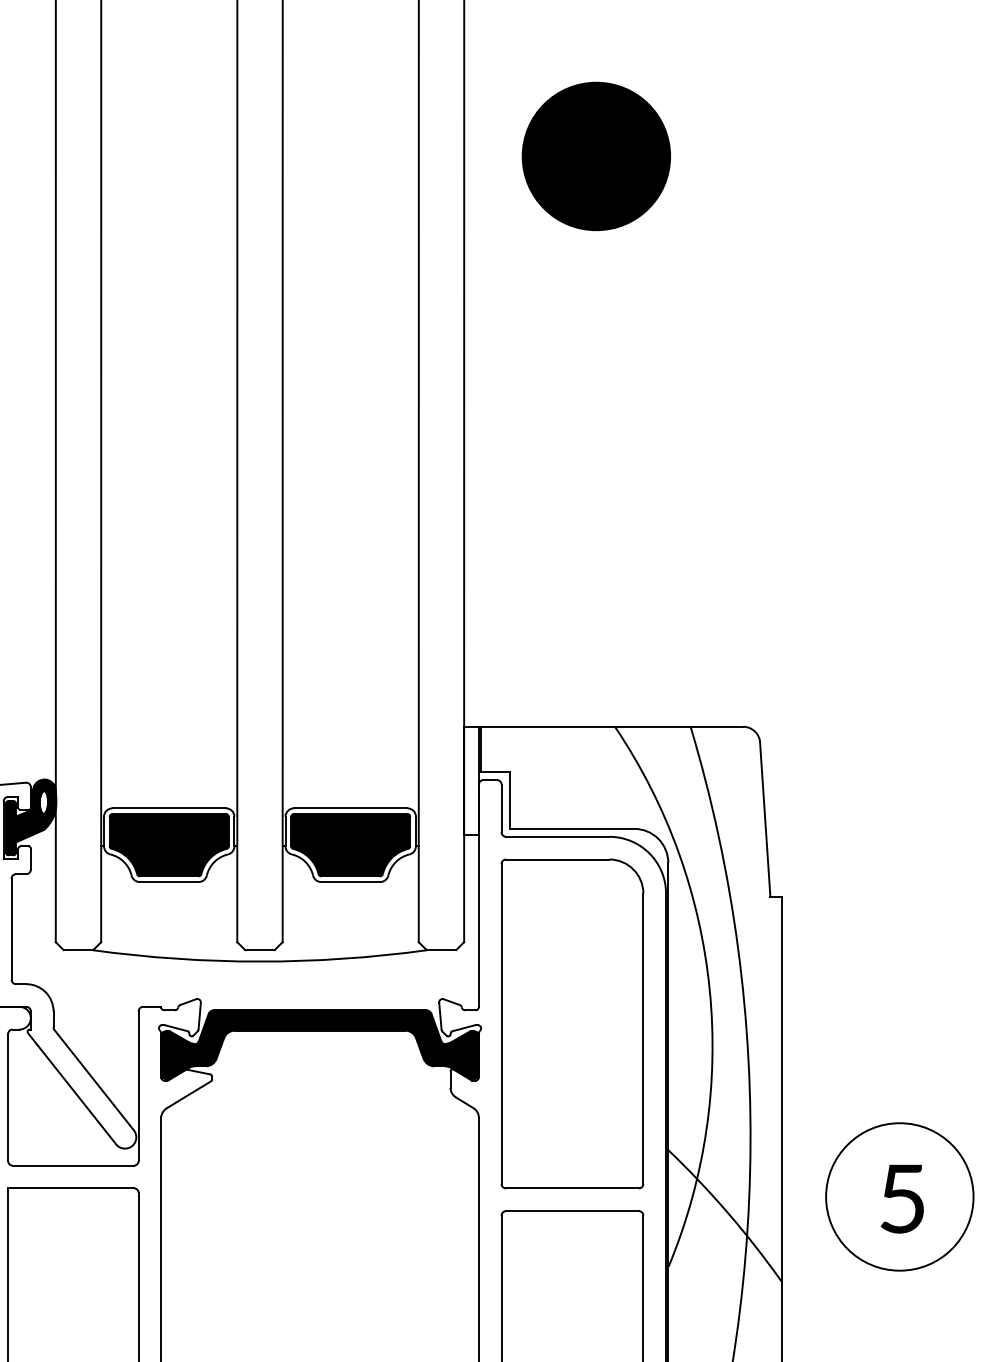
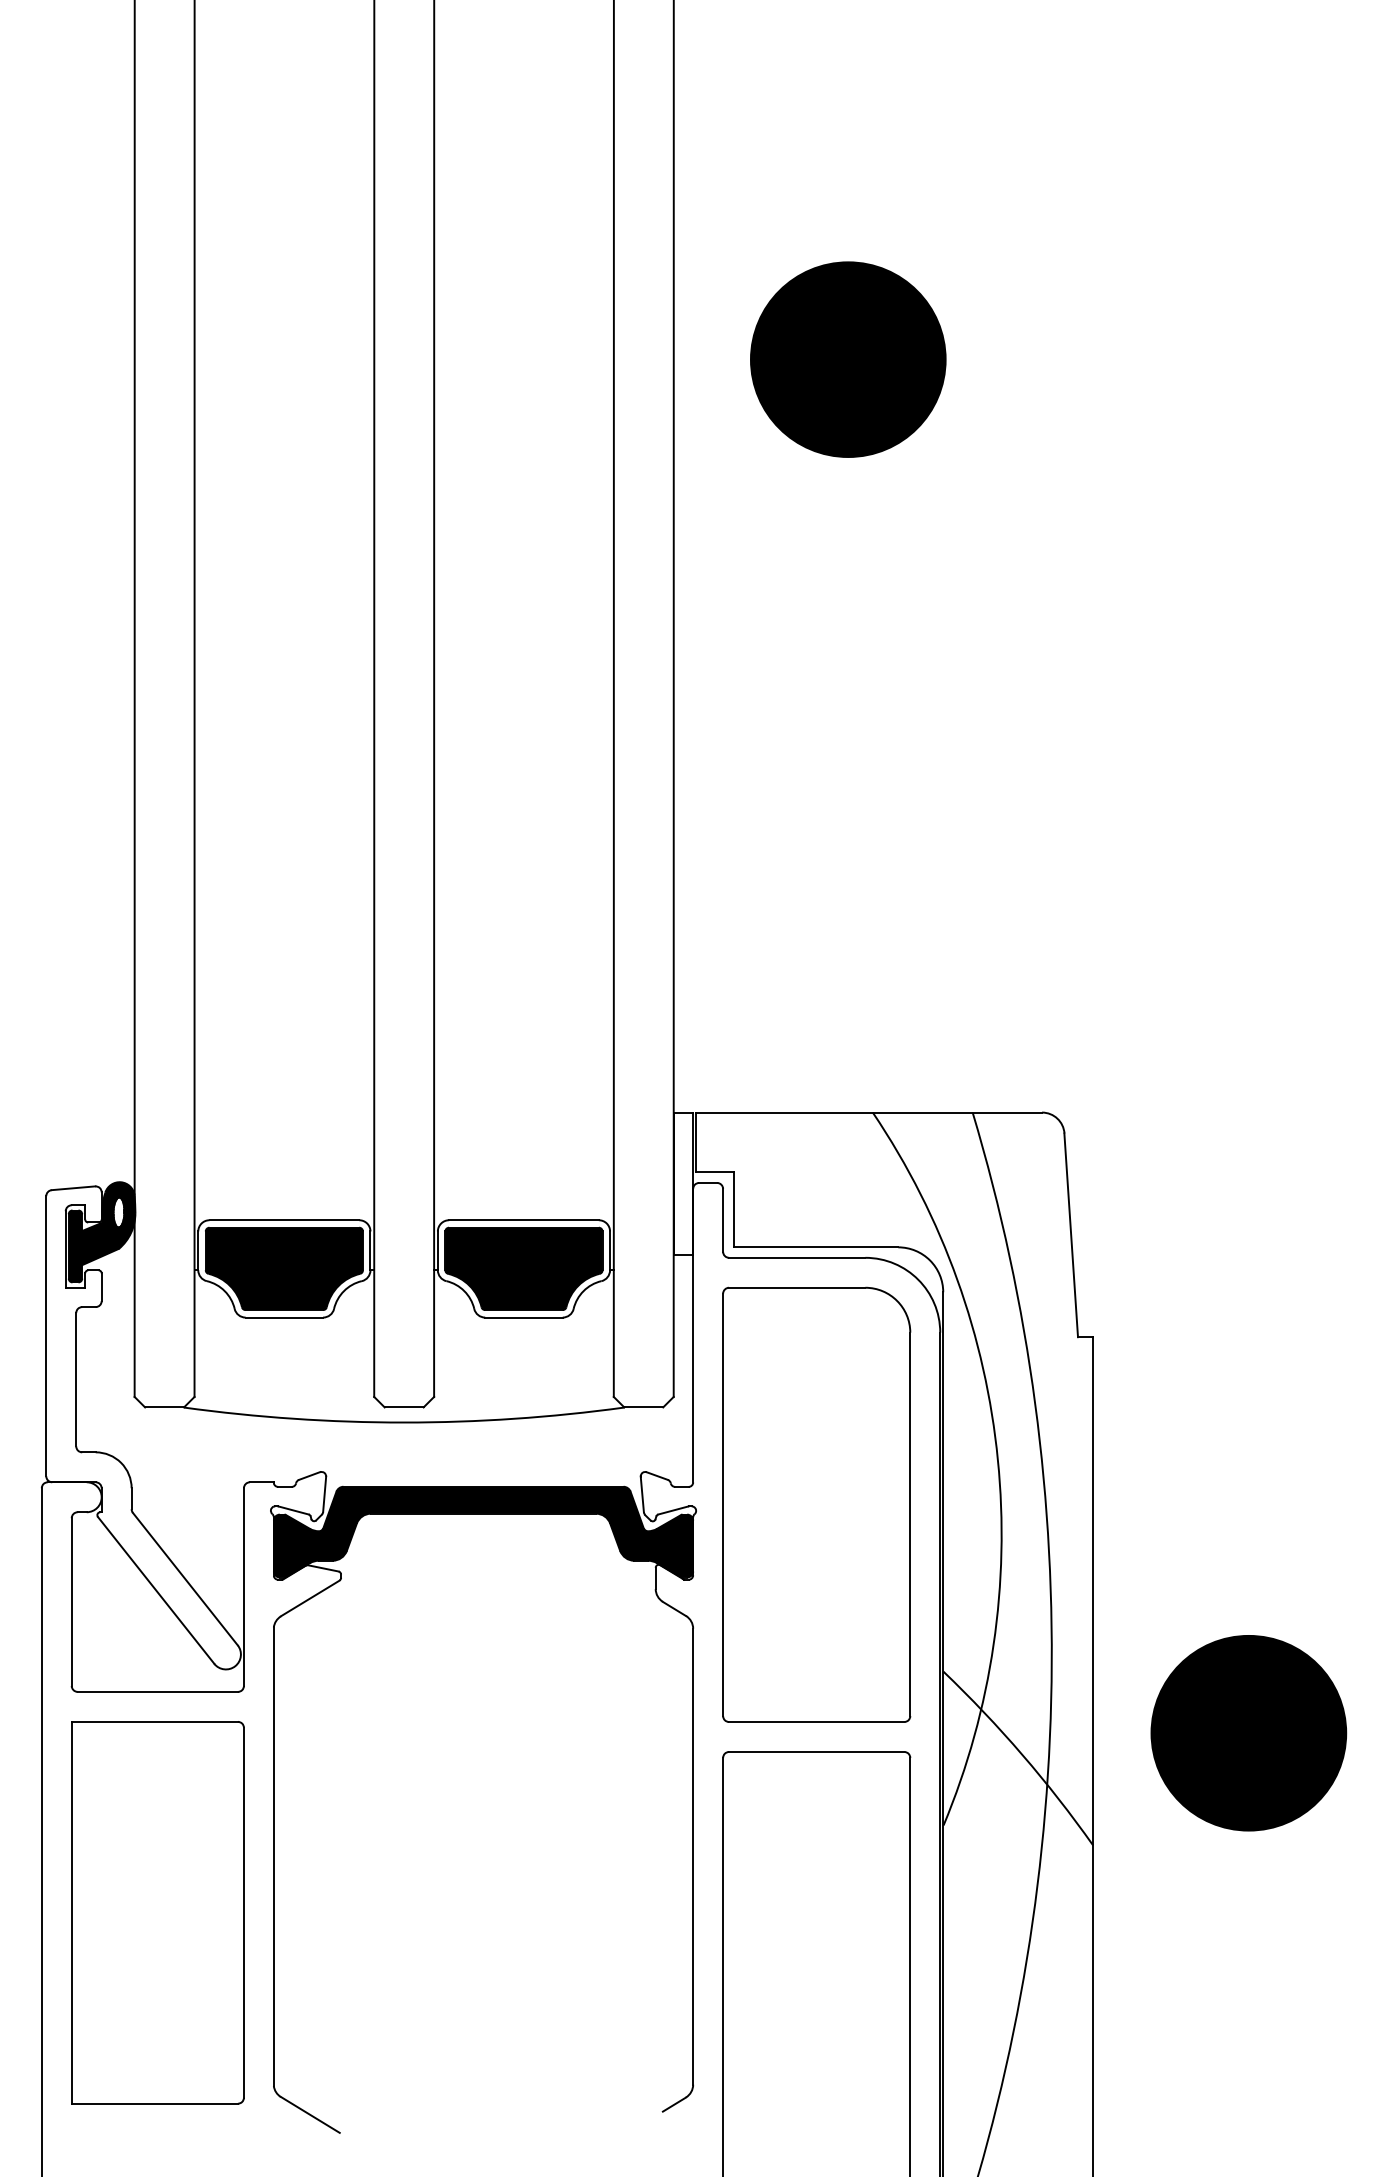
fill: (899, 1196) -> (1248, 1732), added

